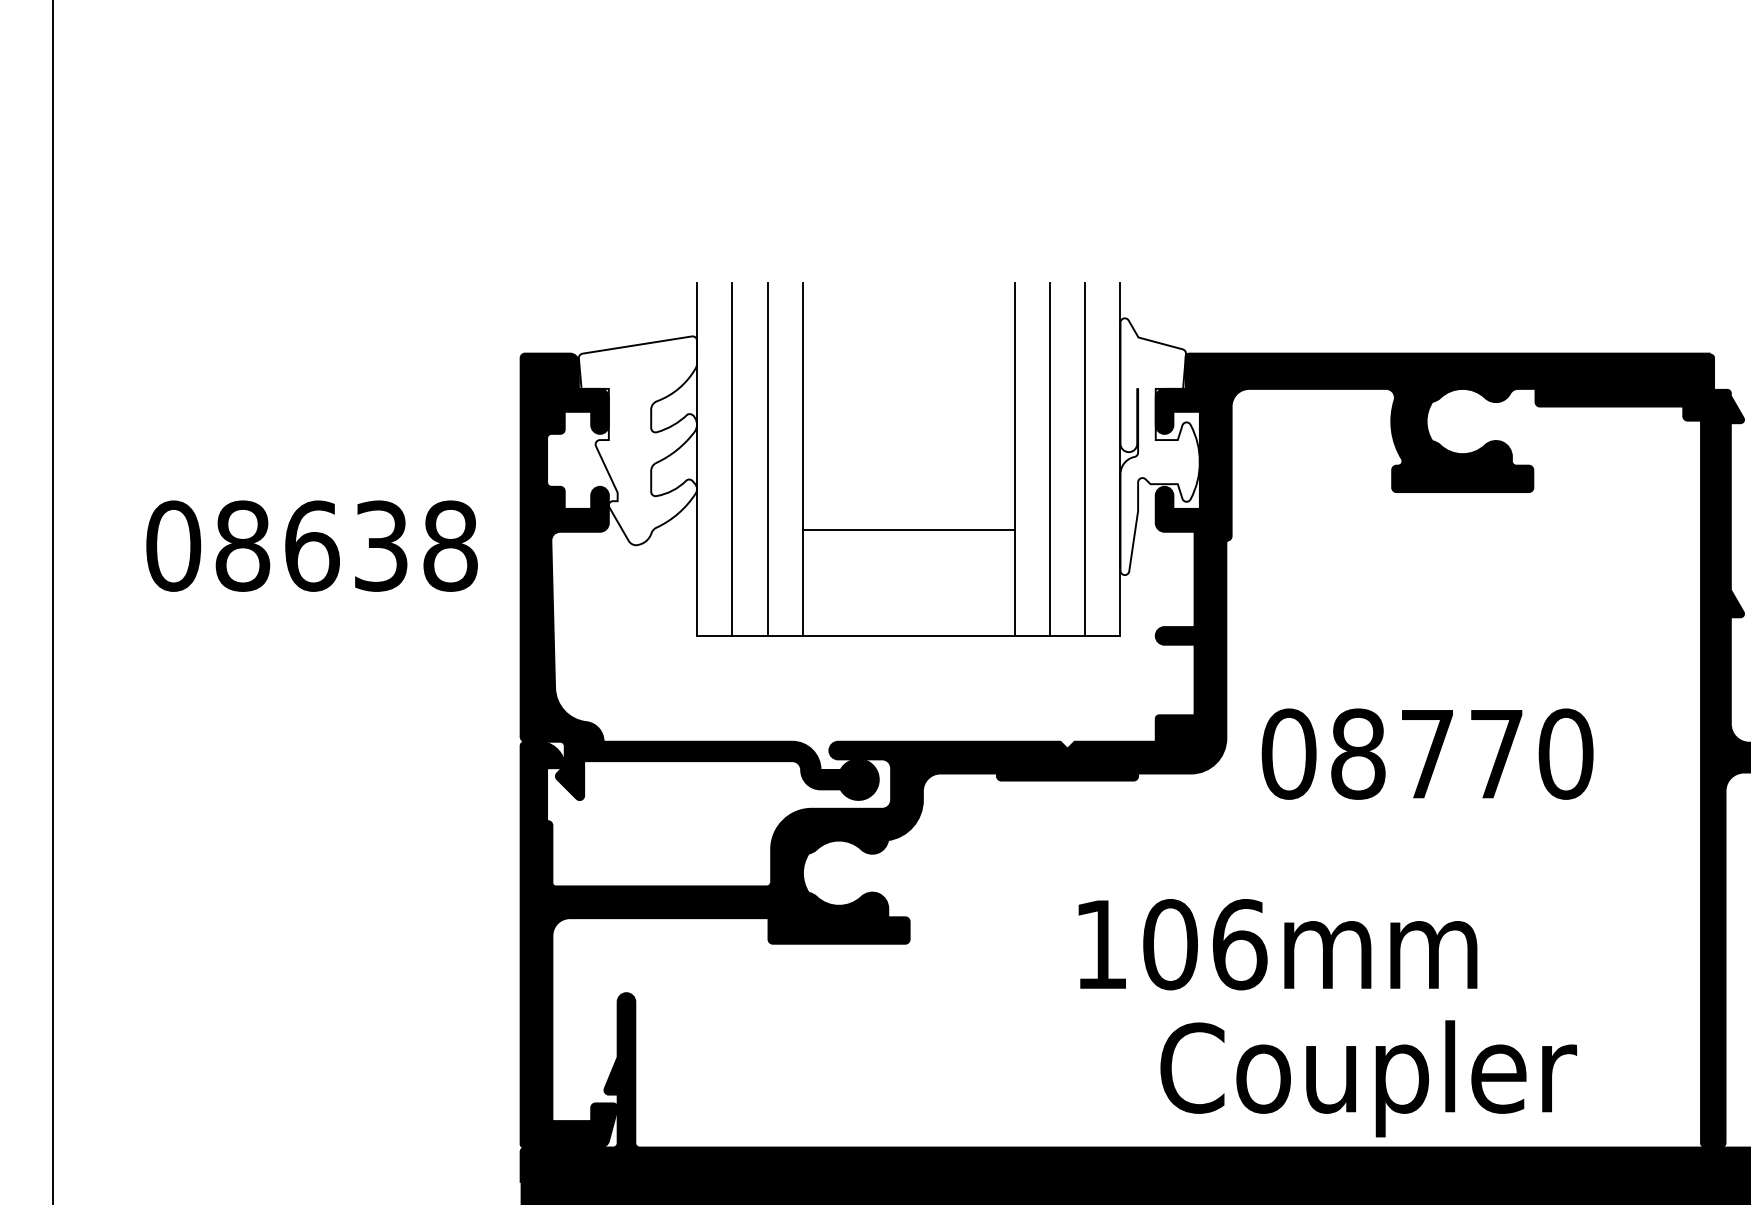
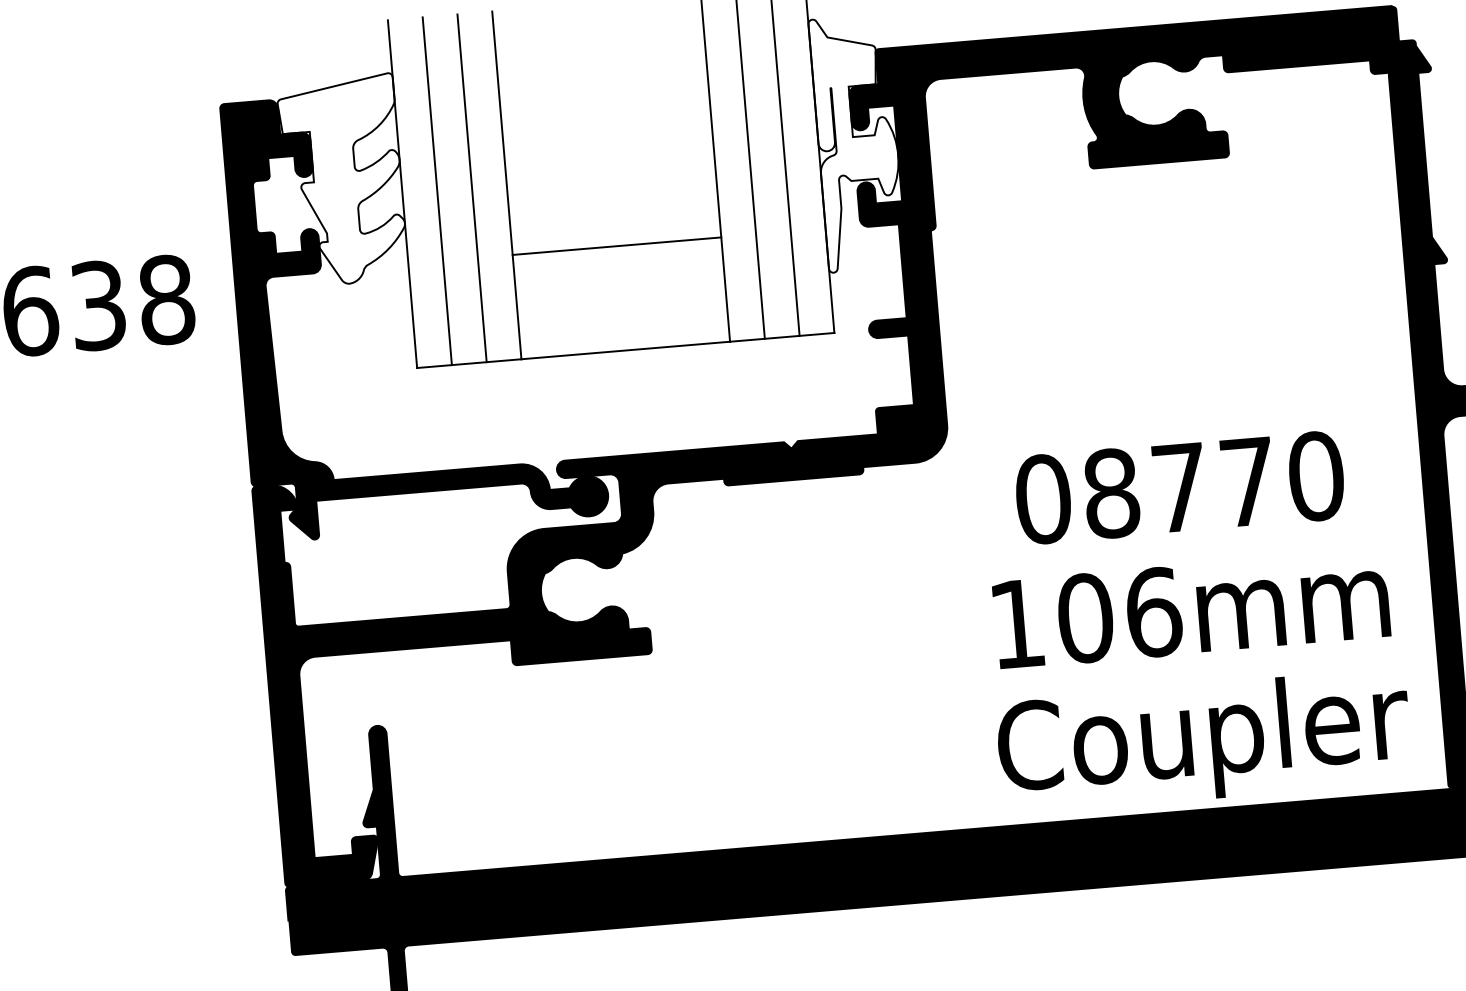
text: (1427, 753) -> (1179, 487), moved
text: (1277, 944) -> (1191, 609), moved
text: (1368, 1078) -> (1204, 741), moved

